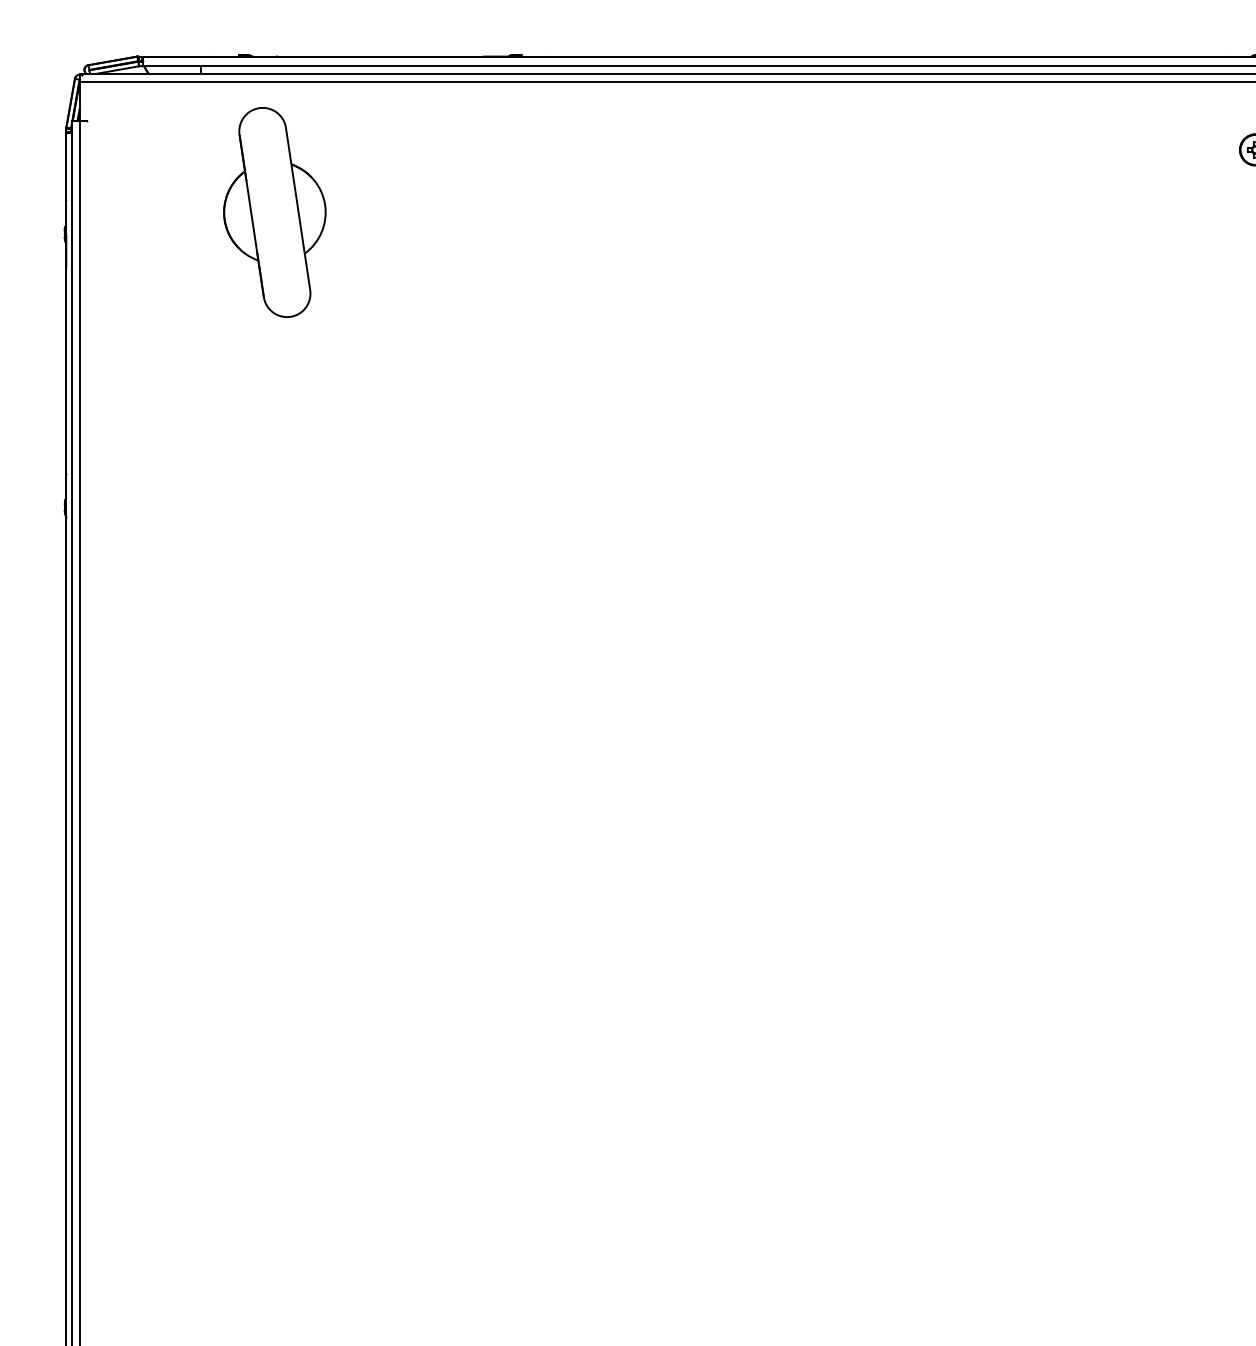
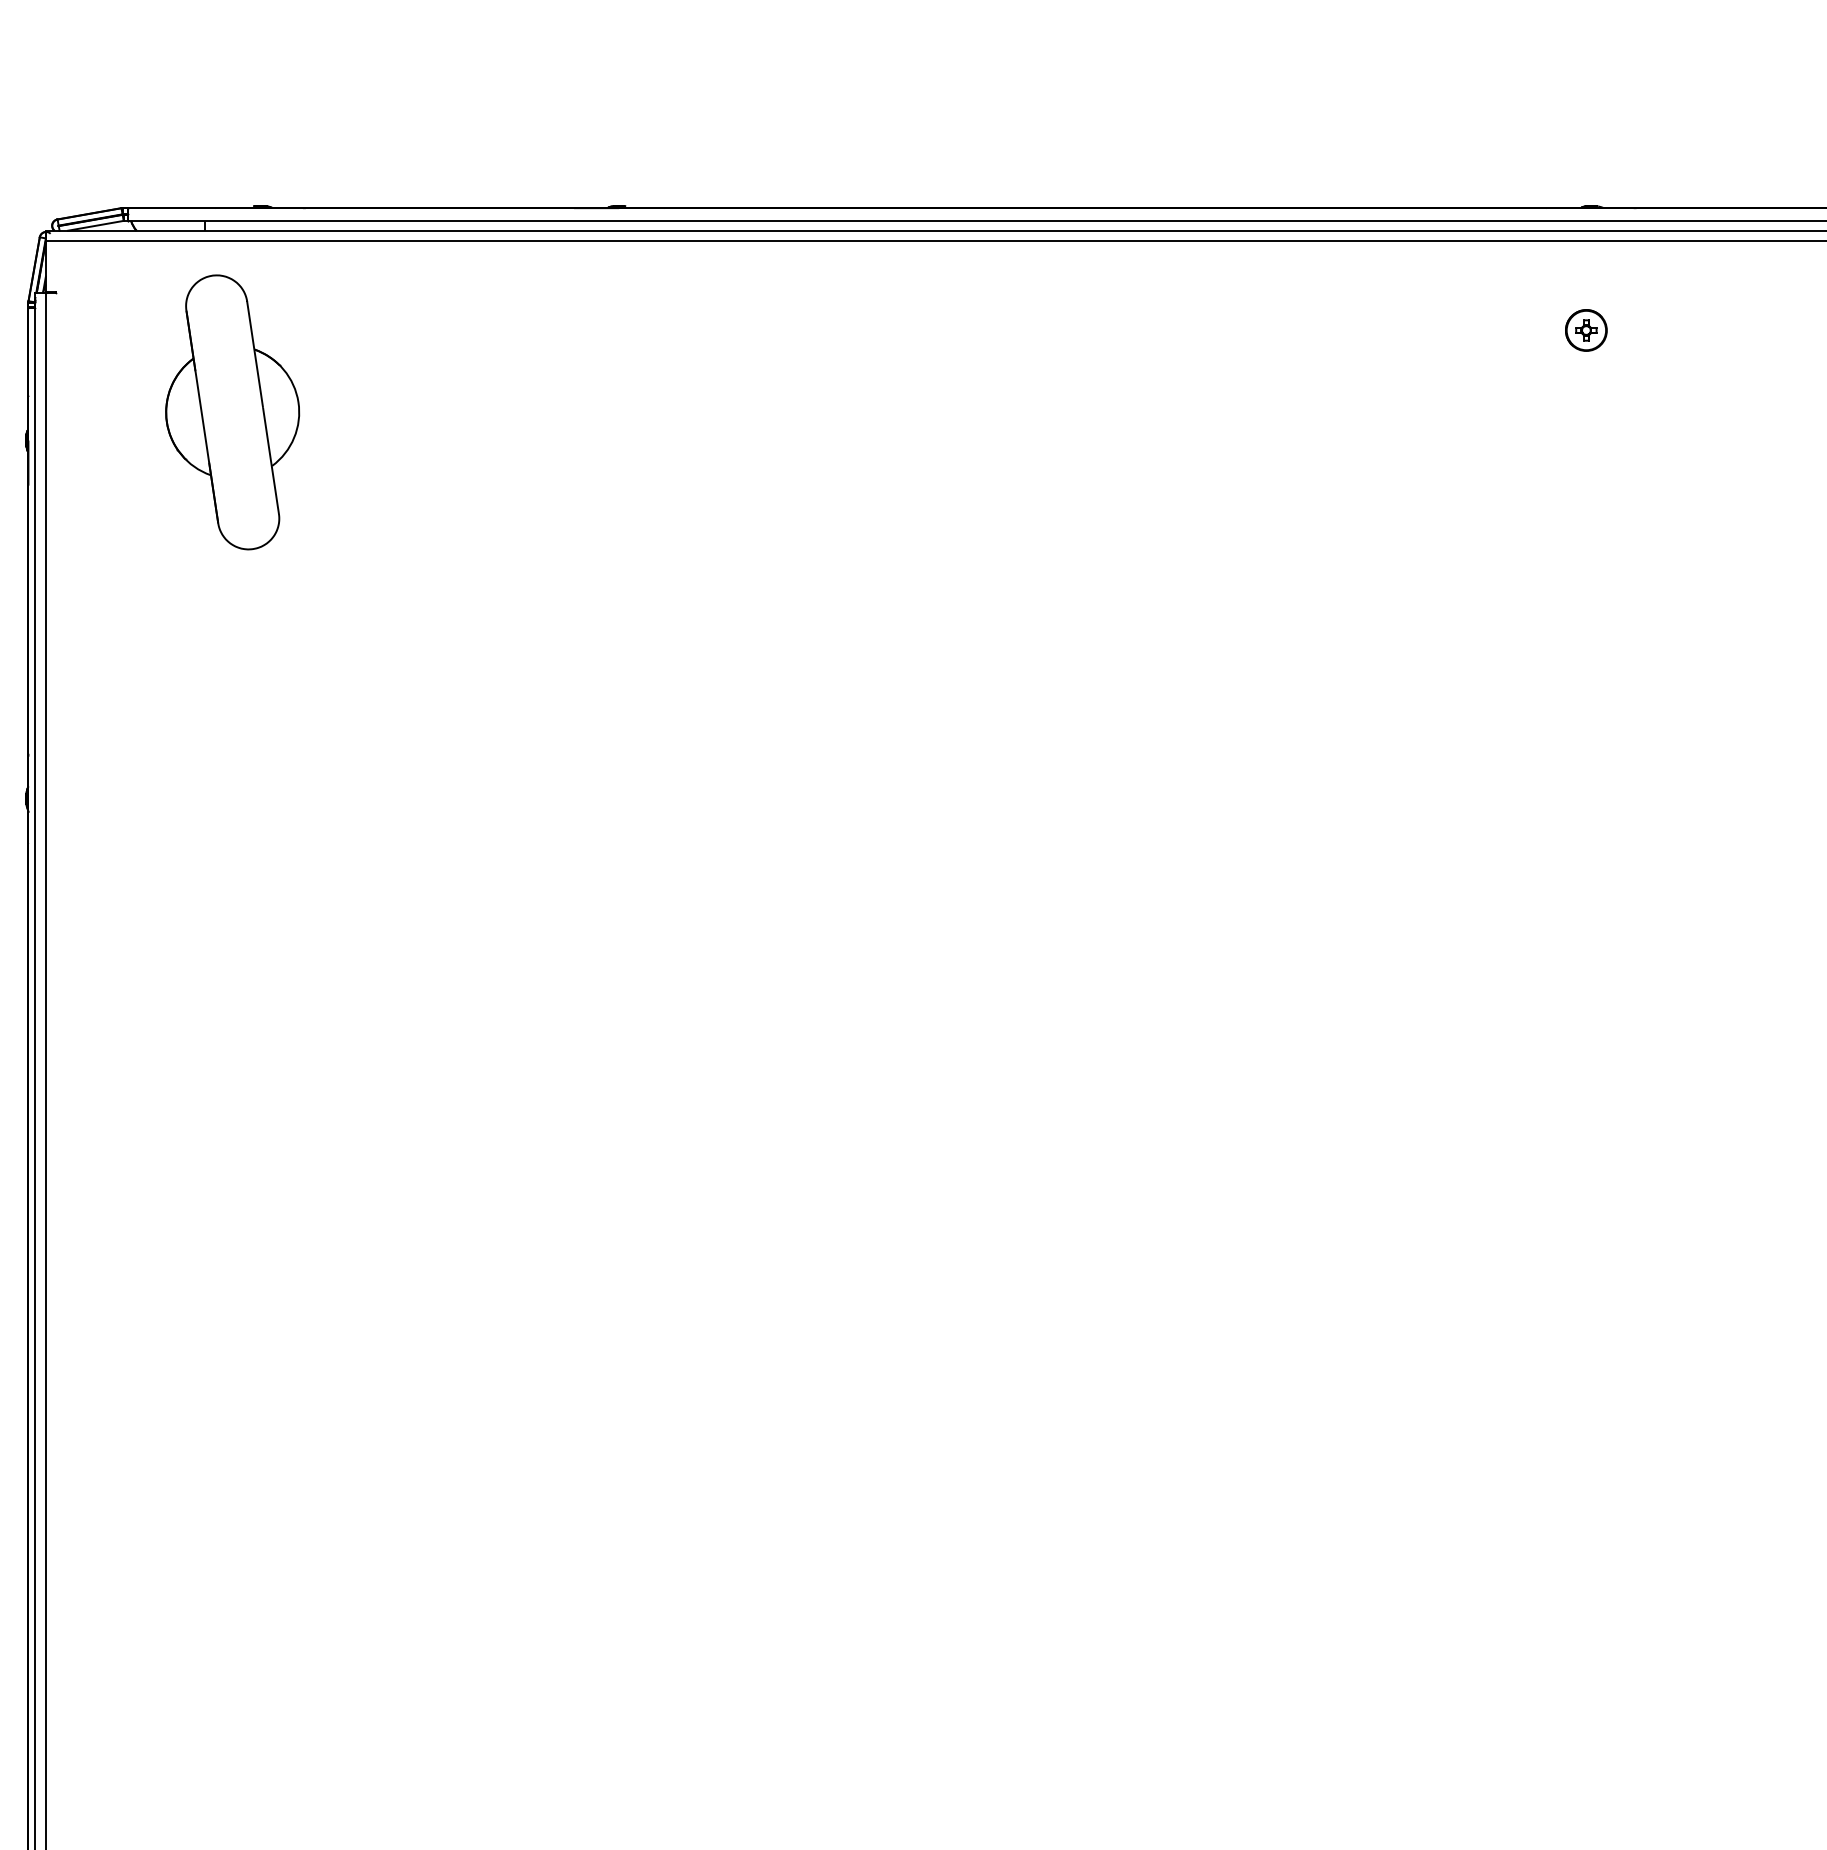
part: (274, 212) -> (232, 412), moved

